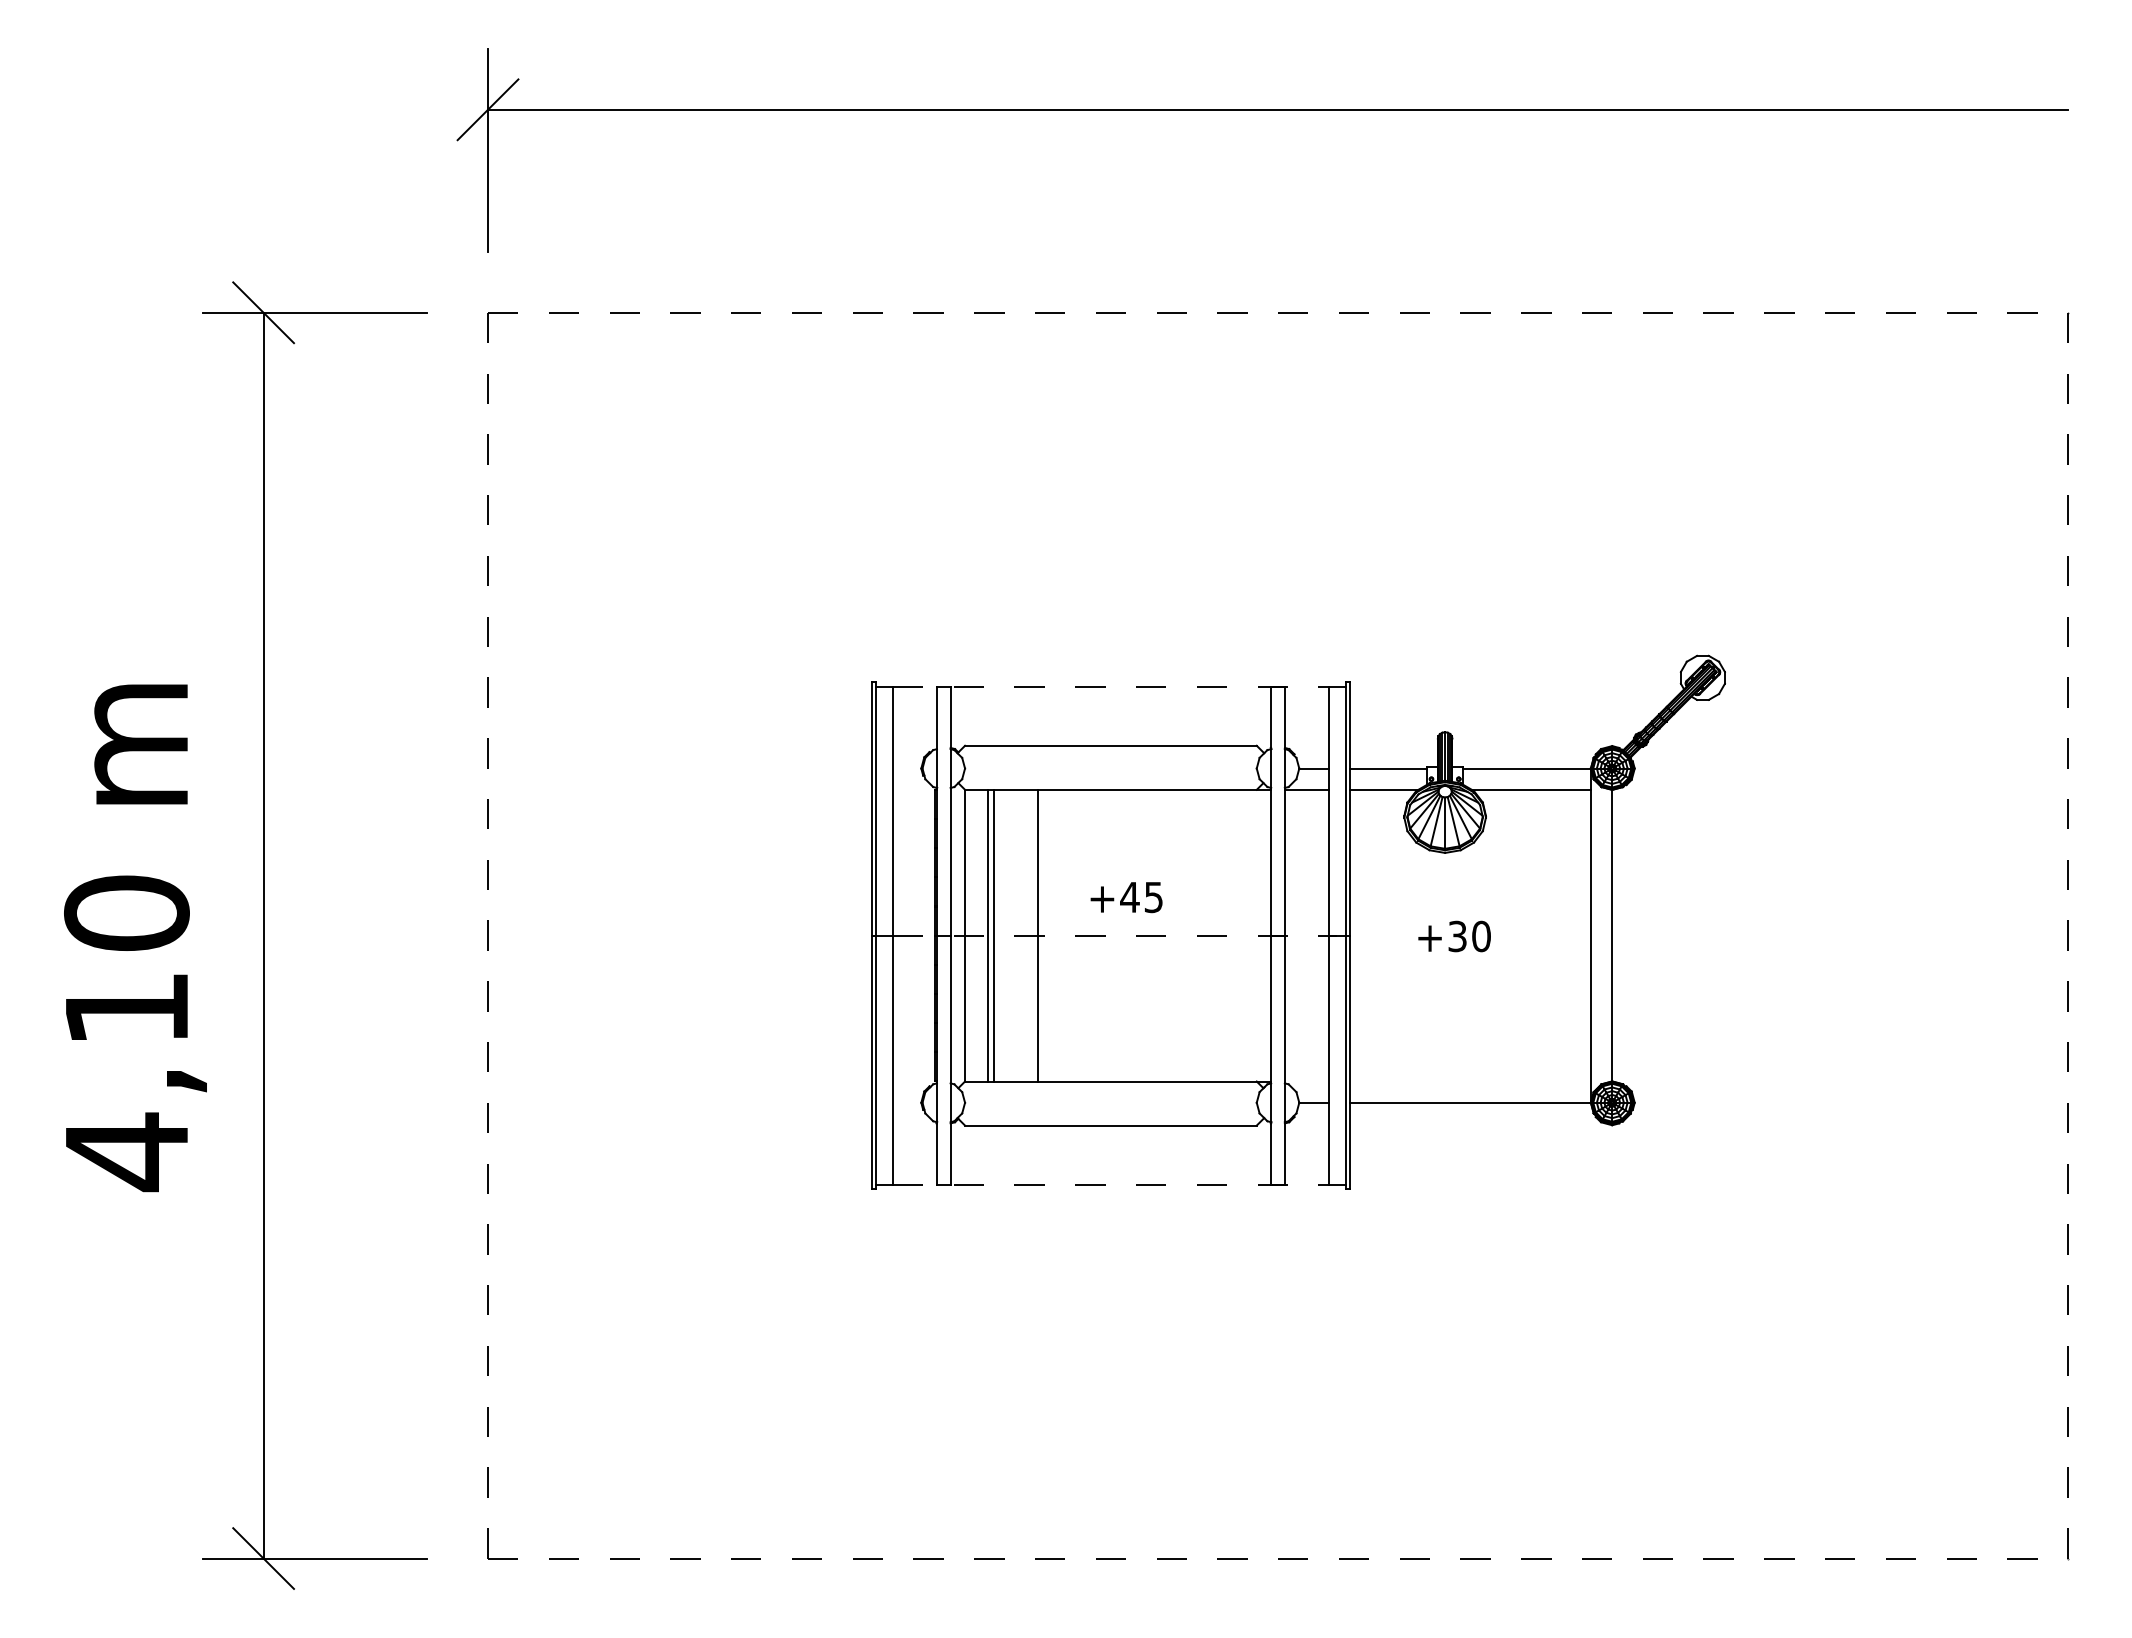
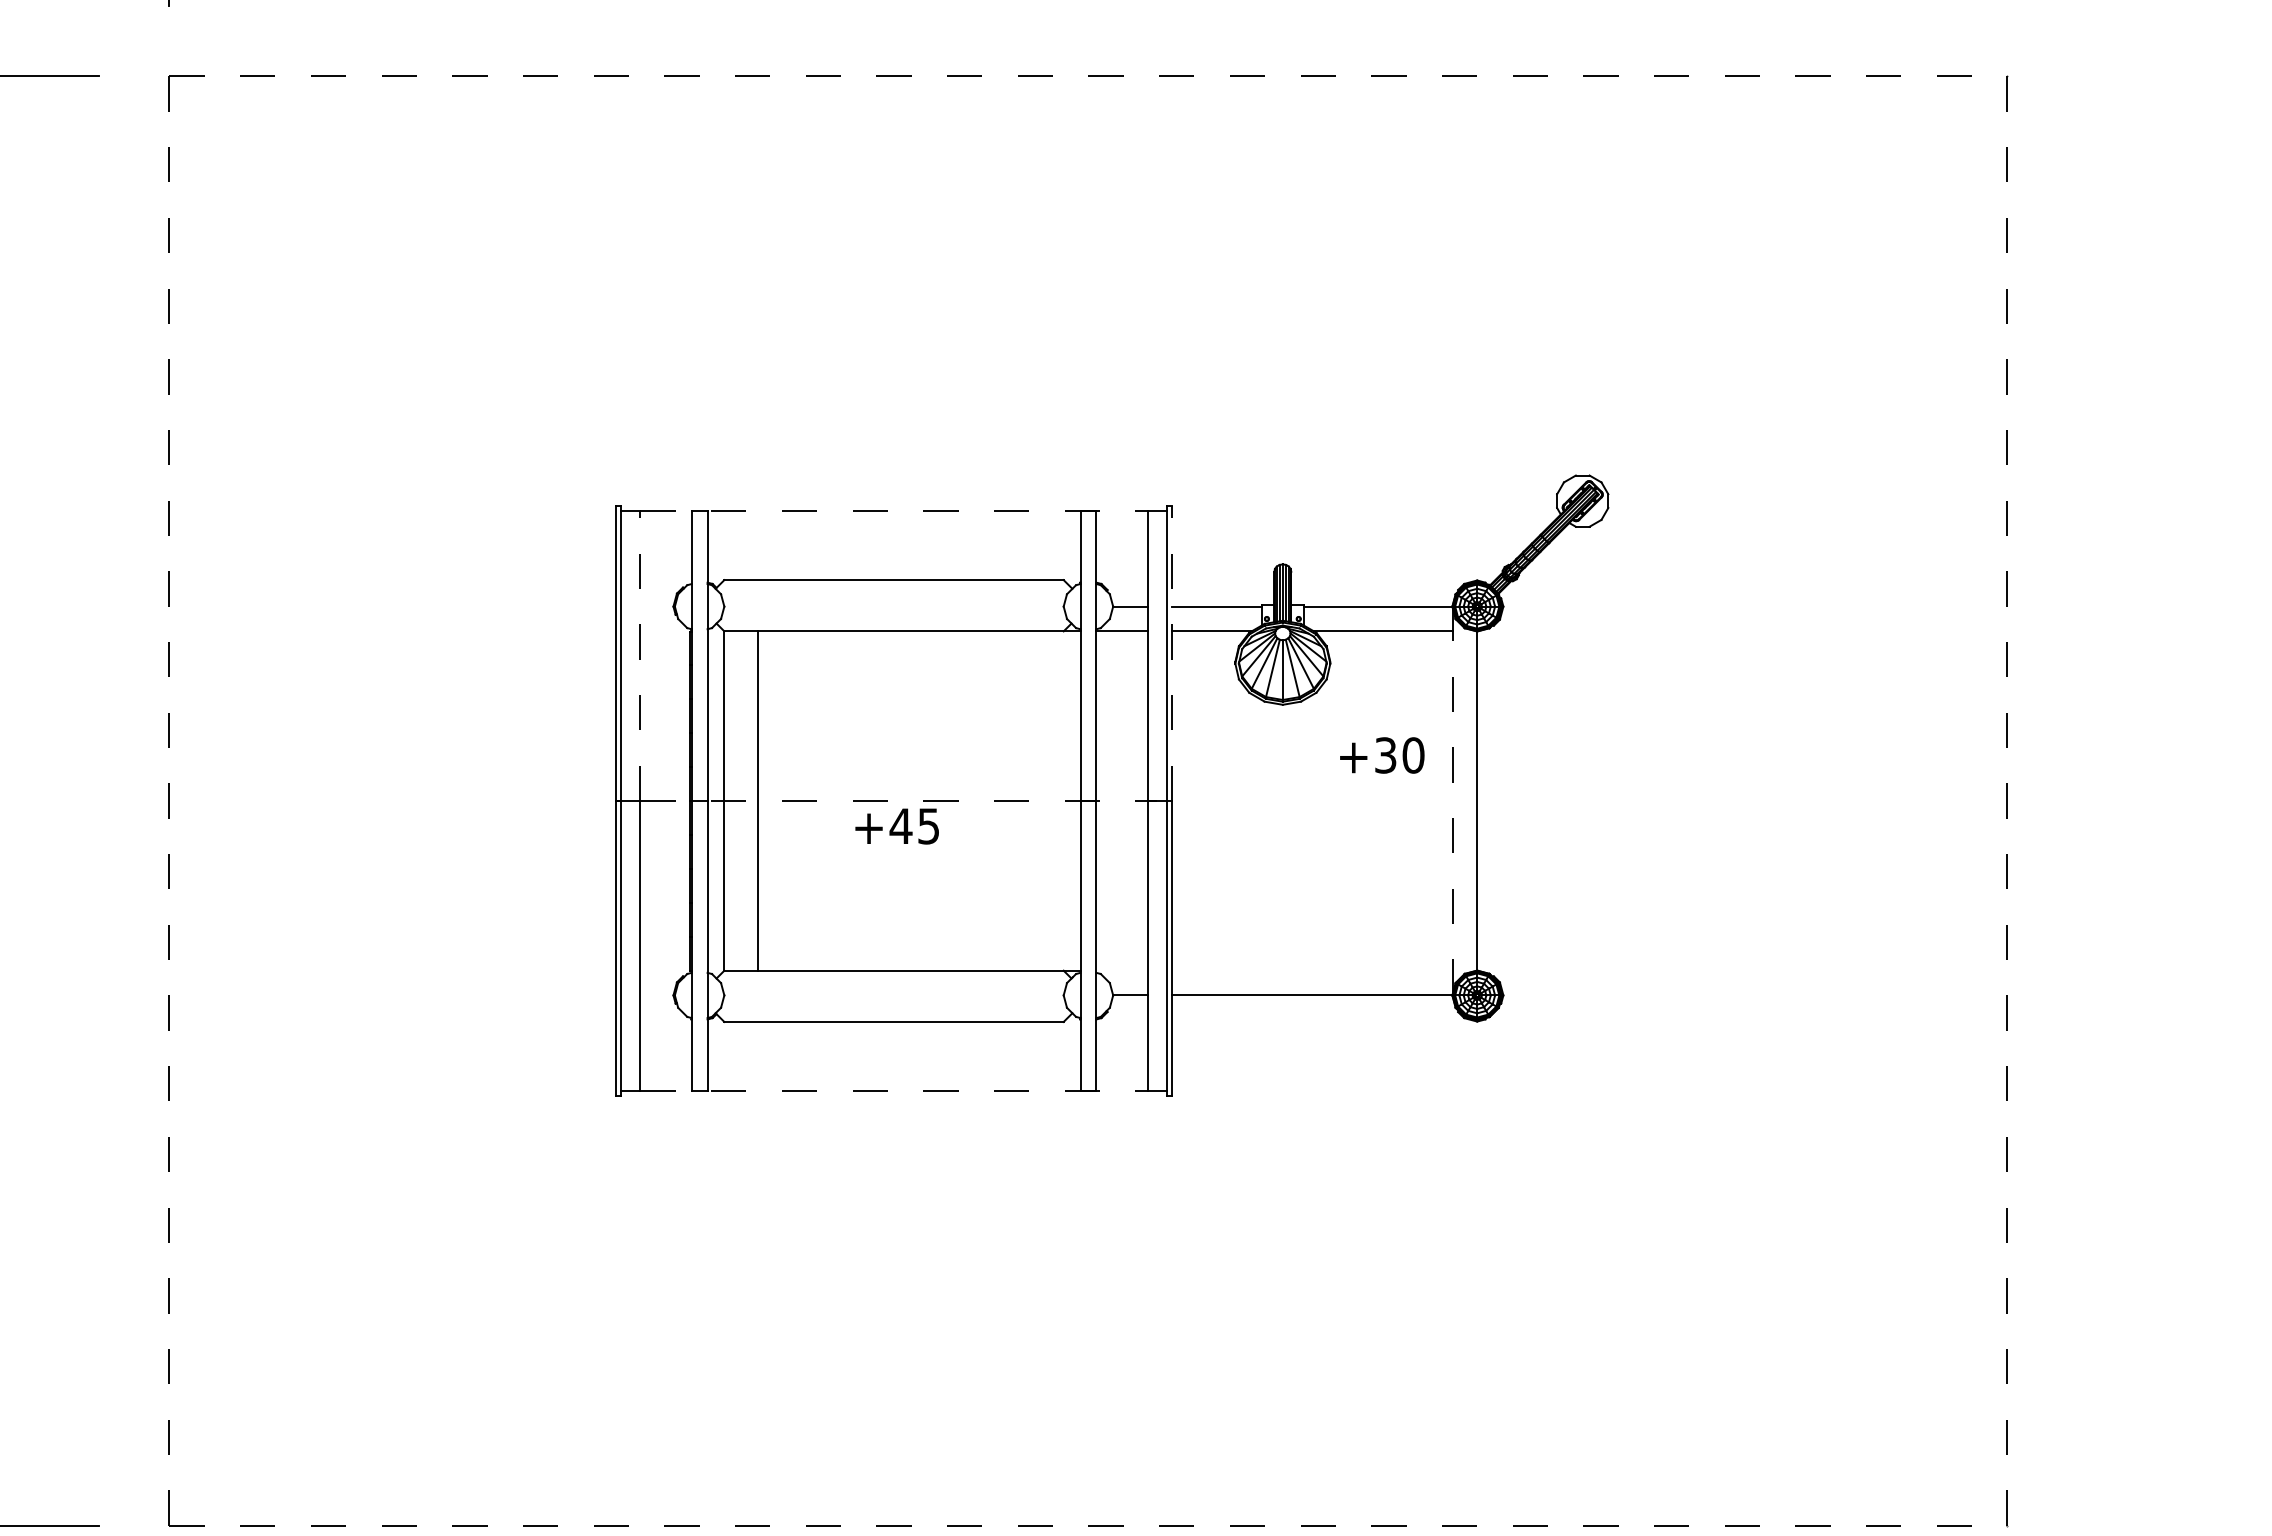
line: (1350, 808) -> (1172, 653), solid -> dashed
line: (892, 811) -> (639, 656), solid -> dashed
text: (1126, 897) -> (897, 826), moved
line: (987, 935) -> (750, 800), removed
line: (1037, 935) -> (808, 800), removed
line: (1591, 935) -> (1453, 800), solid -> dashed
text: (1454, 936) -> (1382, 755), moved

